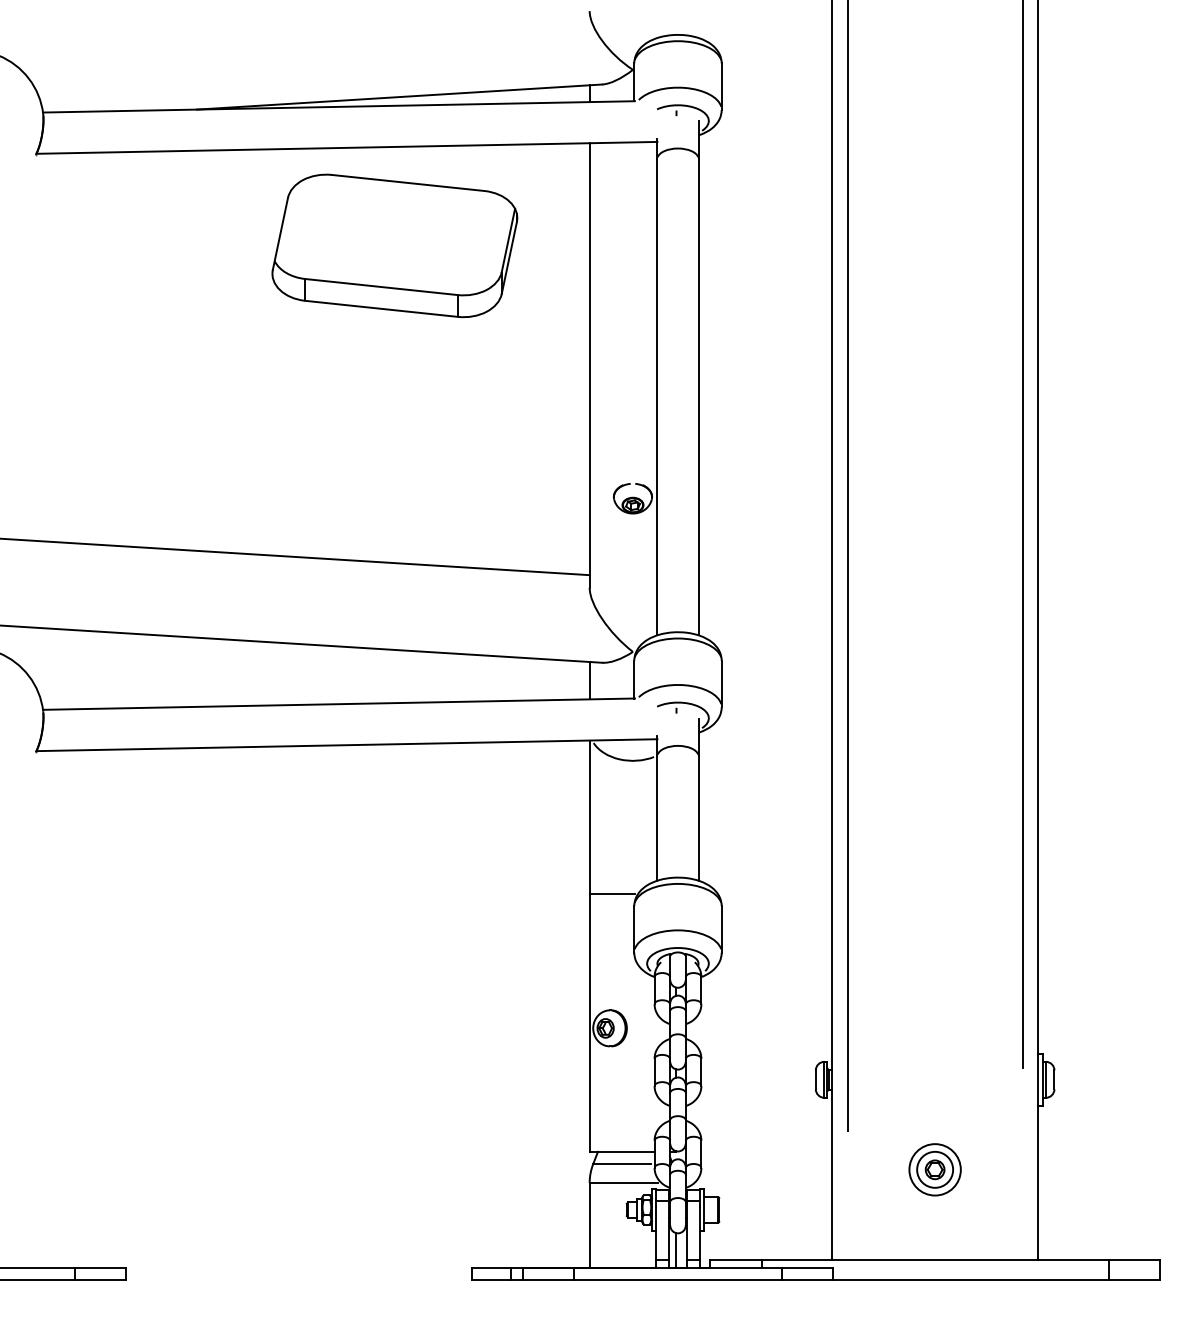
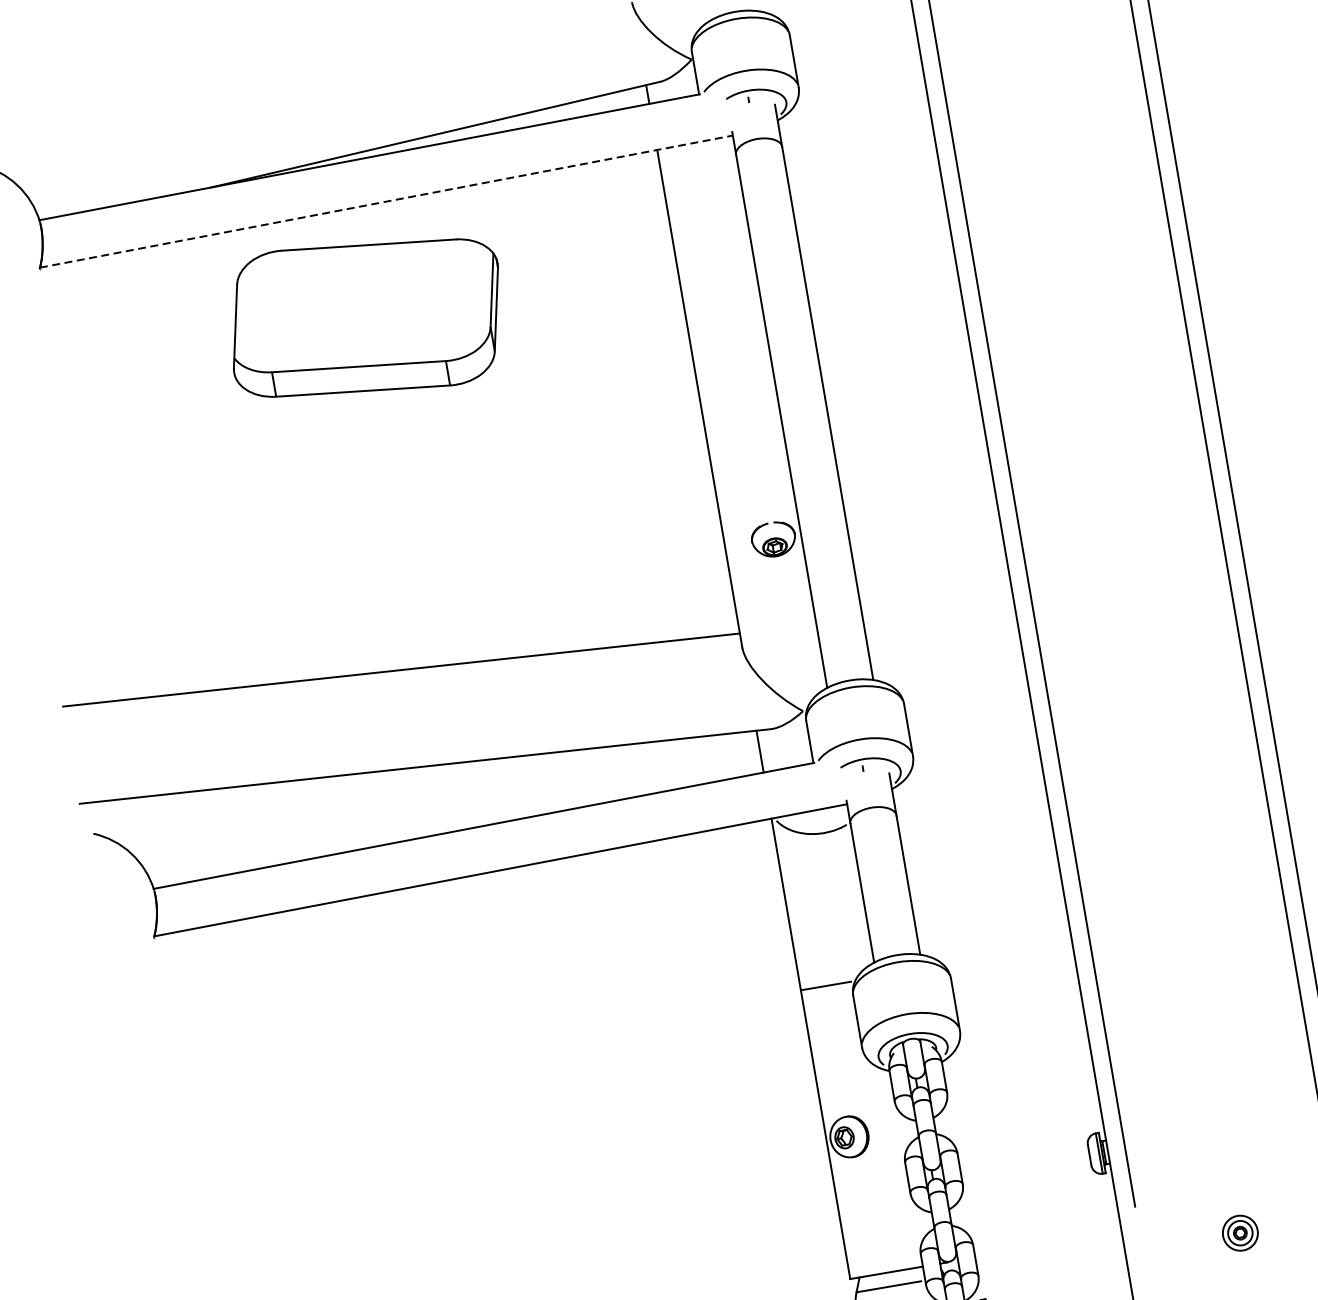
line: (346, 147) -> (385, 201), solid -> dashed
part: (394, 245) -> (365, 317), moved
part: (934, 1169) -> (1239, 1232), size x0.6

